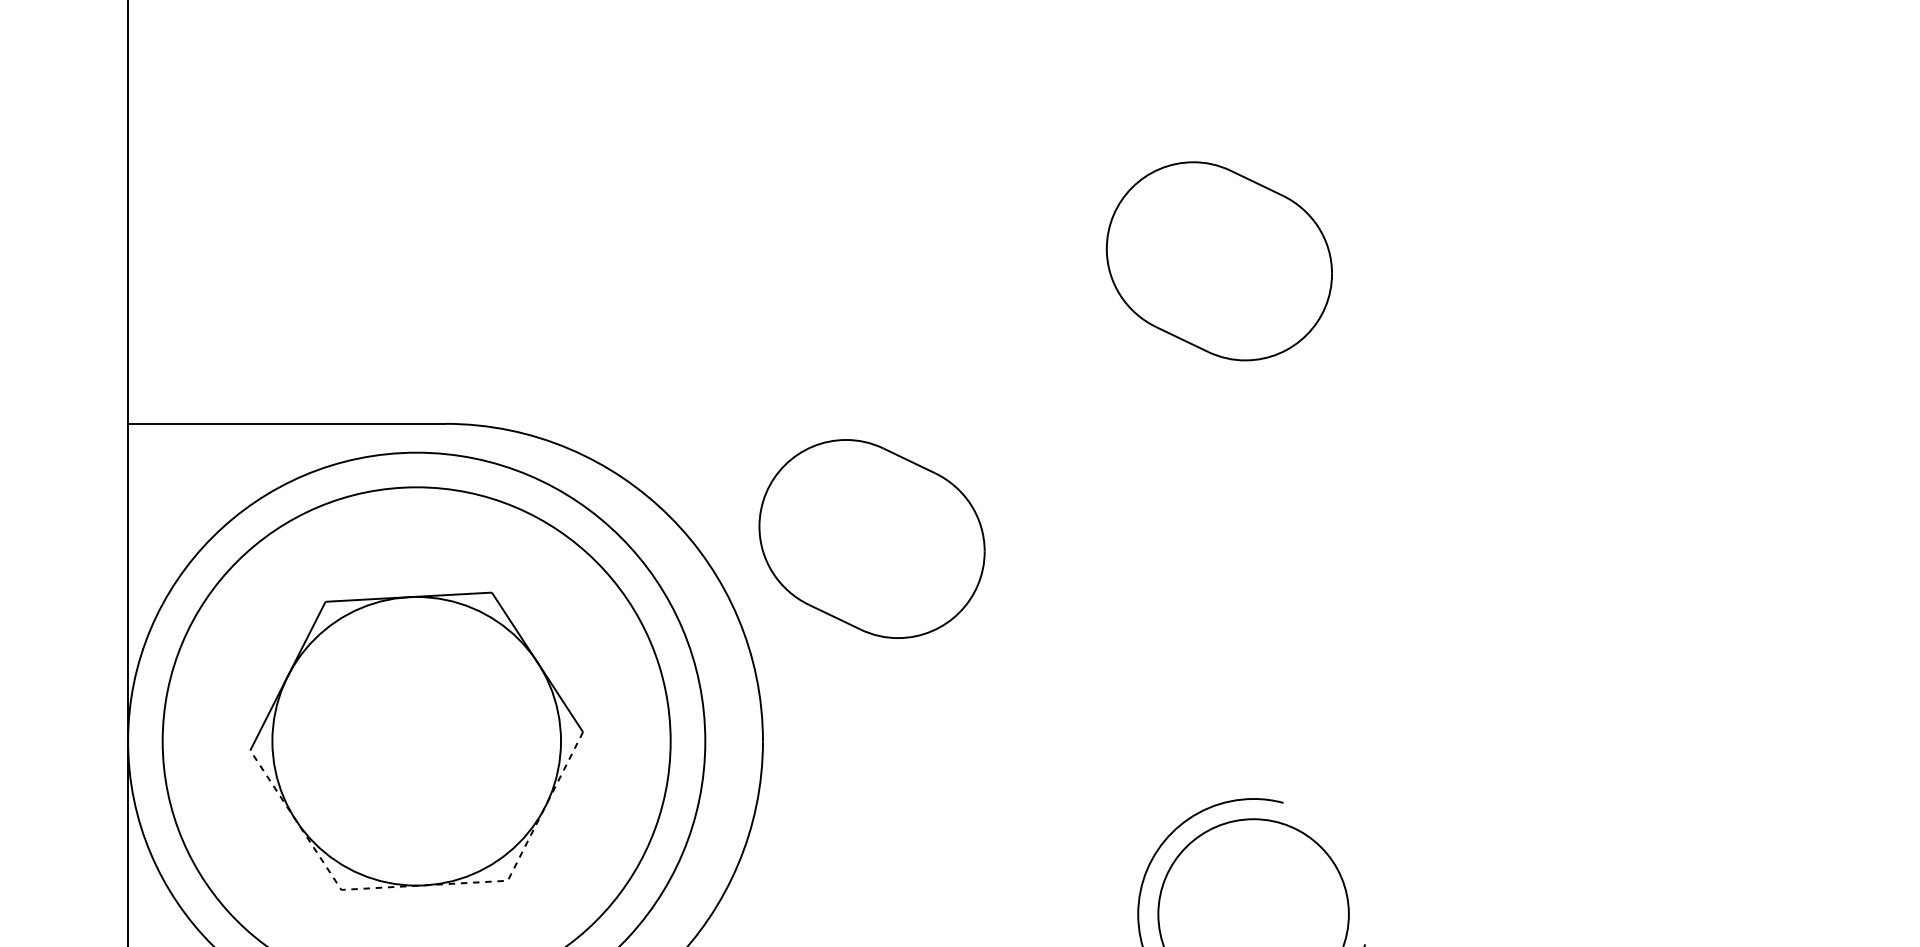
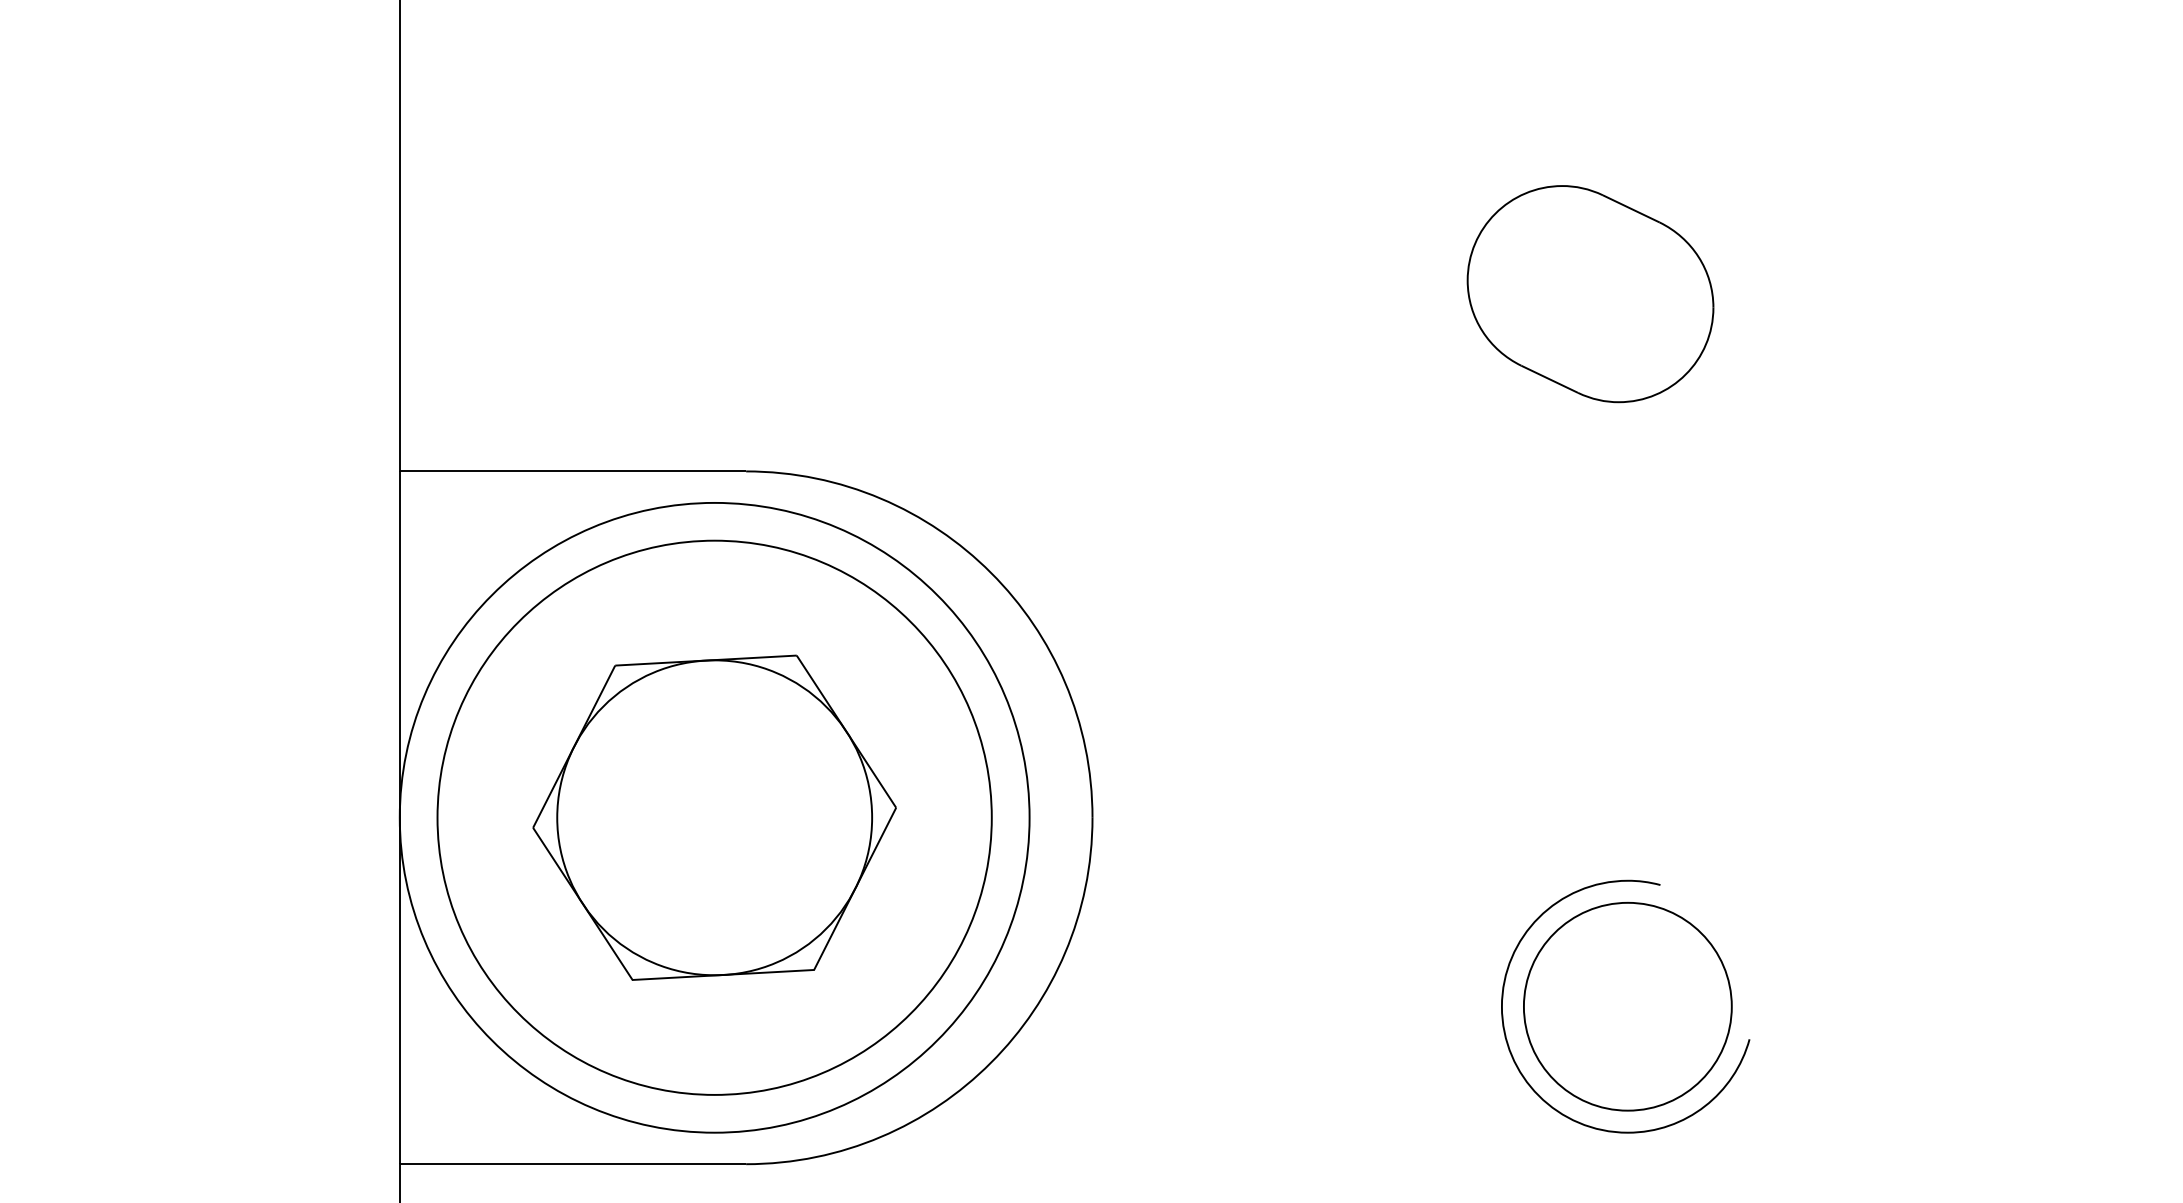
part: (872, 539) -> (1211, 597), removed
line: (424, 884) -> (723, 974), dashed -> solid

